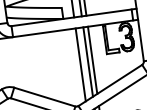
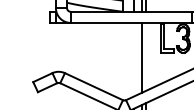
line: (92, 59) -> (146, 56), removed
line: (80, 64) -> (133, 59), removed

